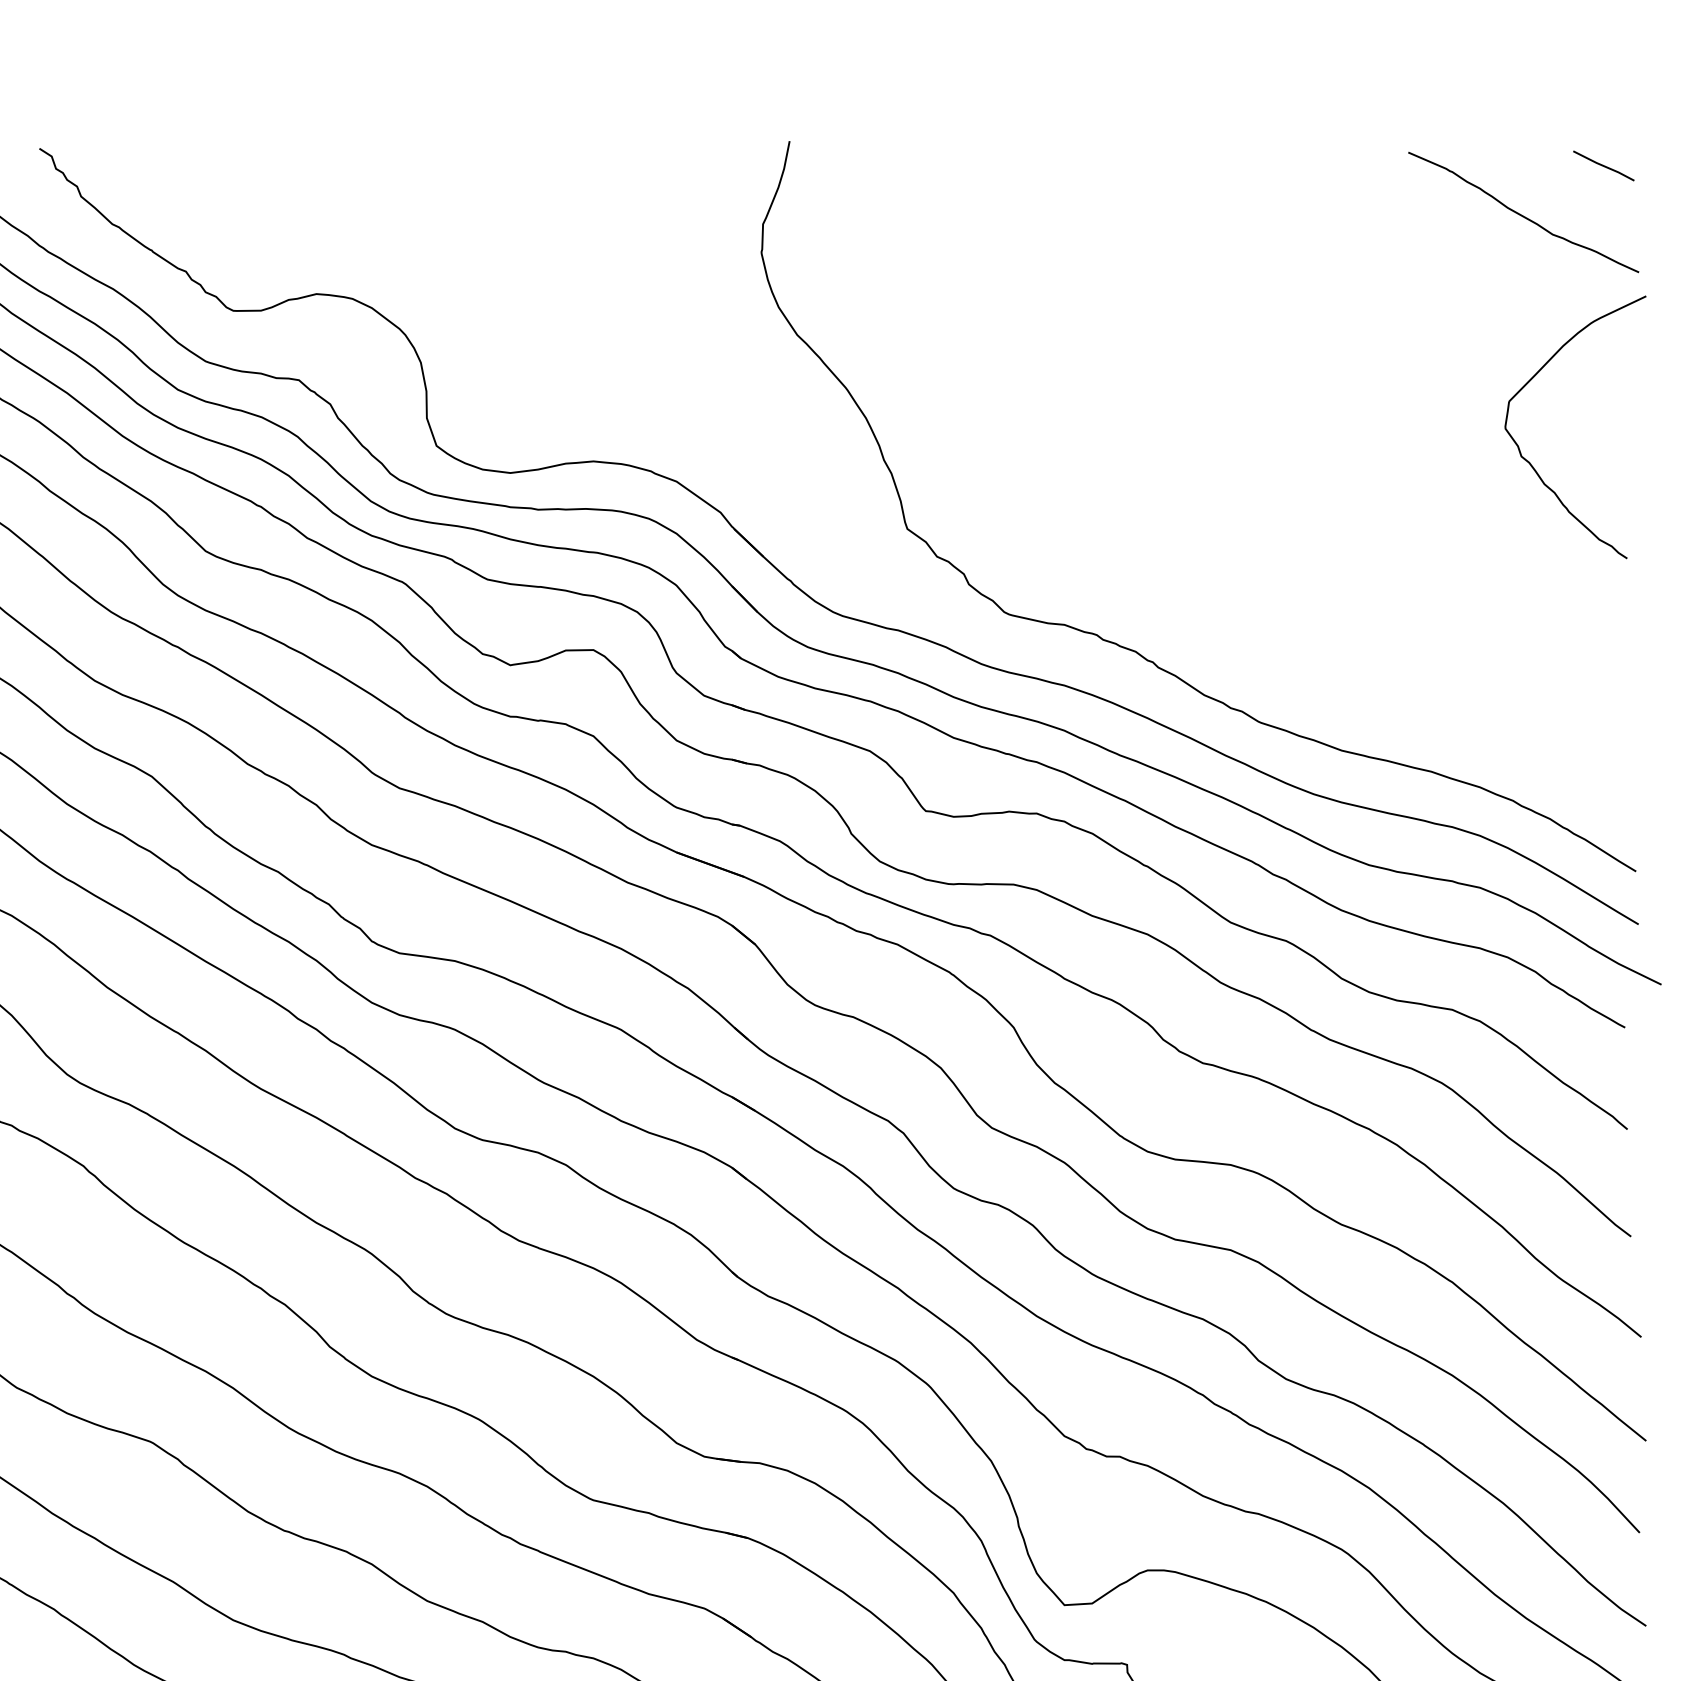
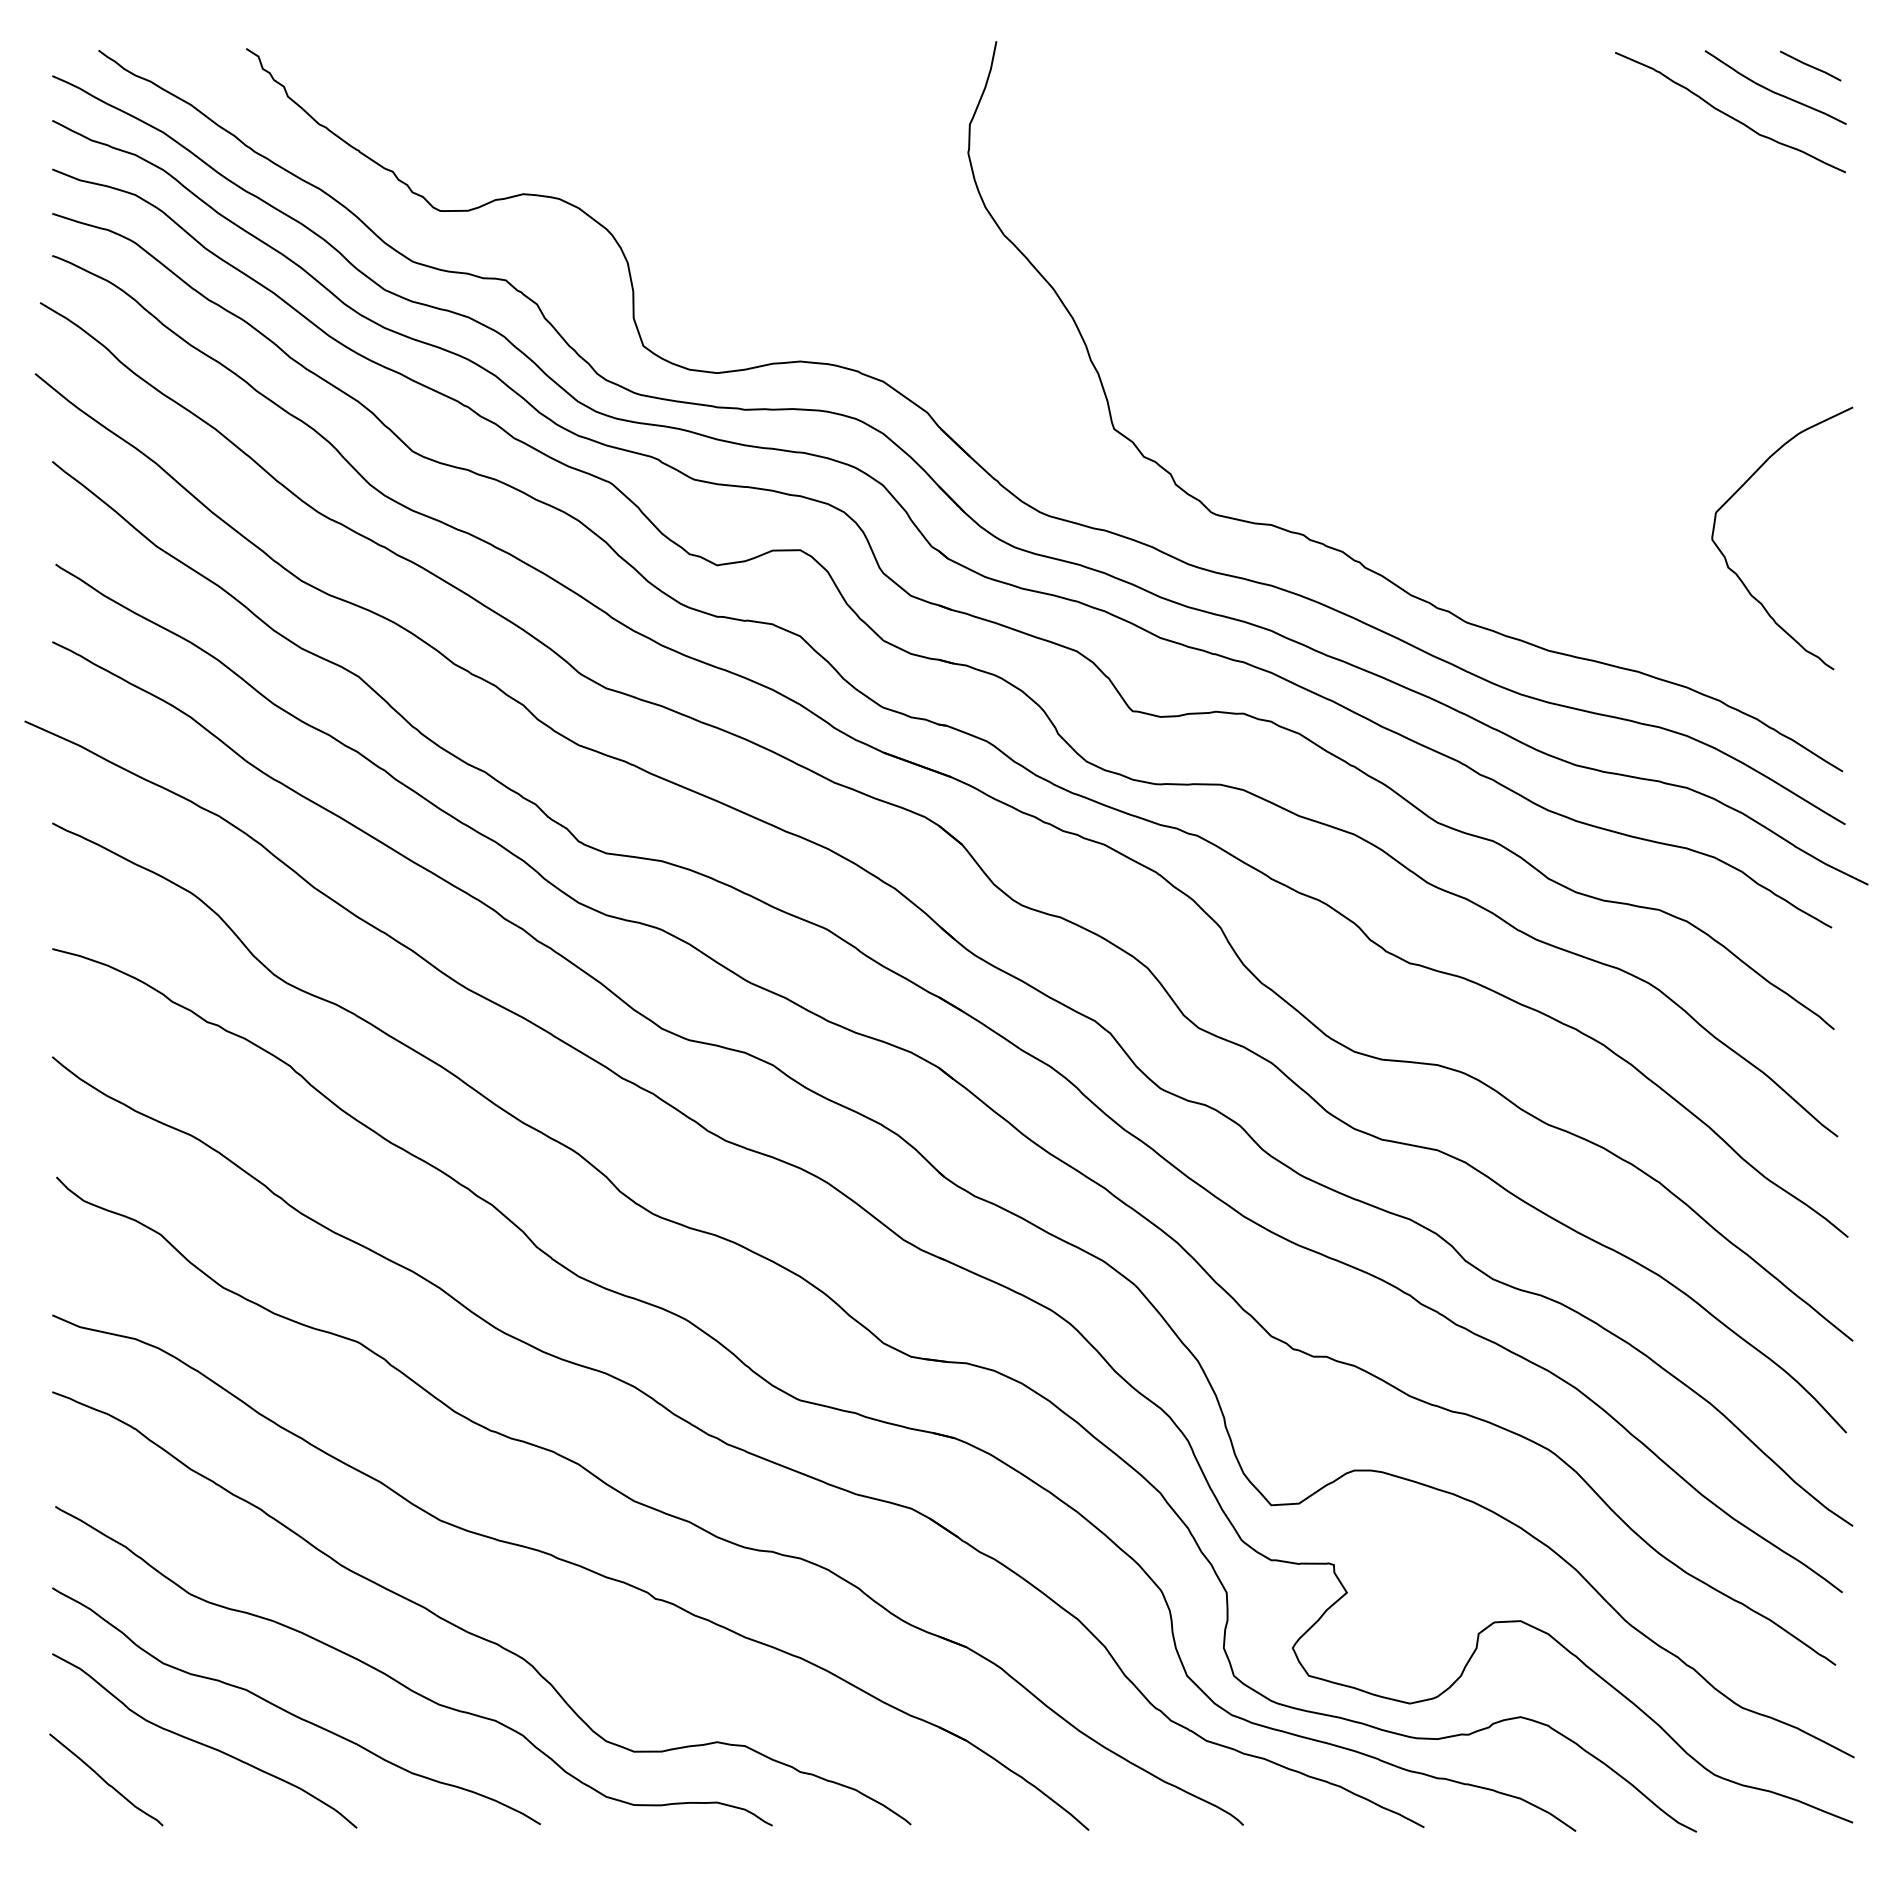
curve: (1567, 191) -> (1774, 91), added
curve: (1532, 465) -> (1739, 576), moved

